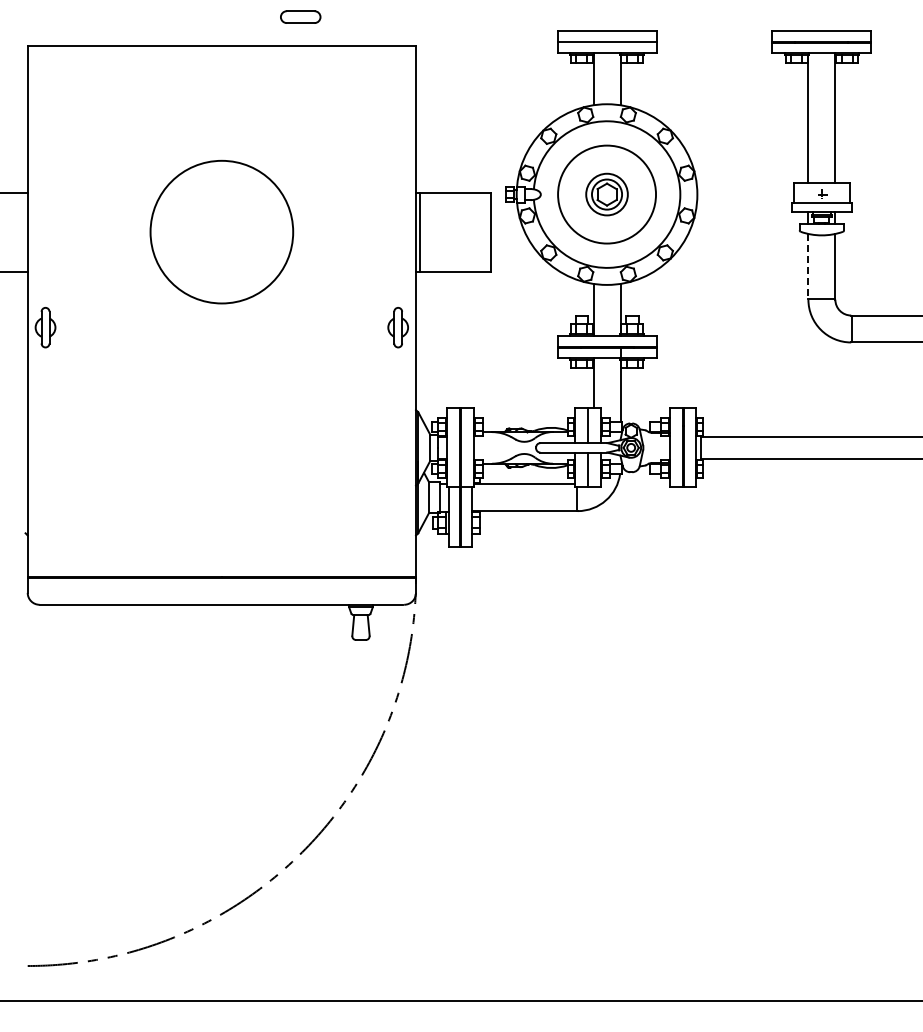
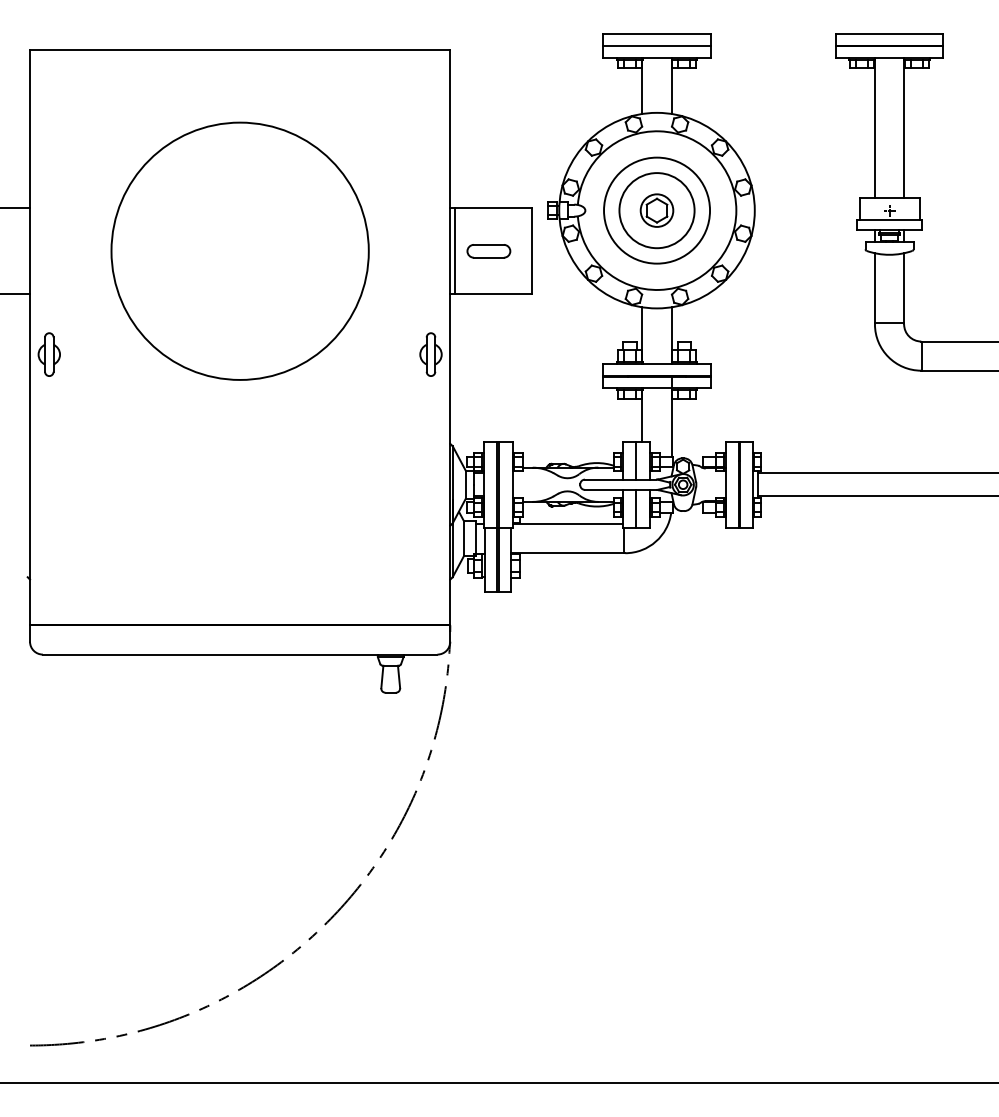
part: (300, 16) -> (488, 250), moved
circle: (606, 194) -> (656, 210), size x1.67
circle: (221, 232) -> (239, 251), size x1.67
line: (808, 266) -> (875, 288), dashed -> solid

